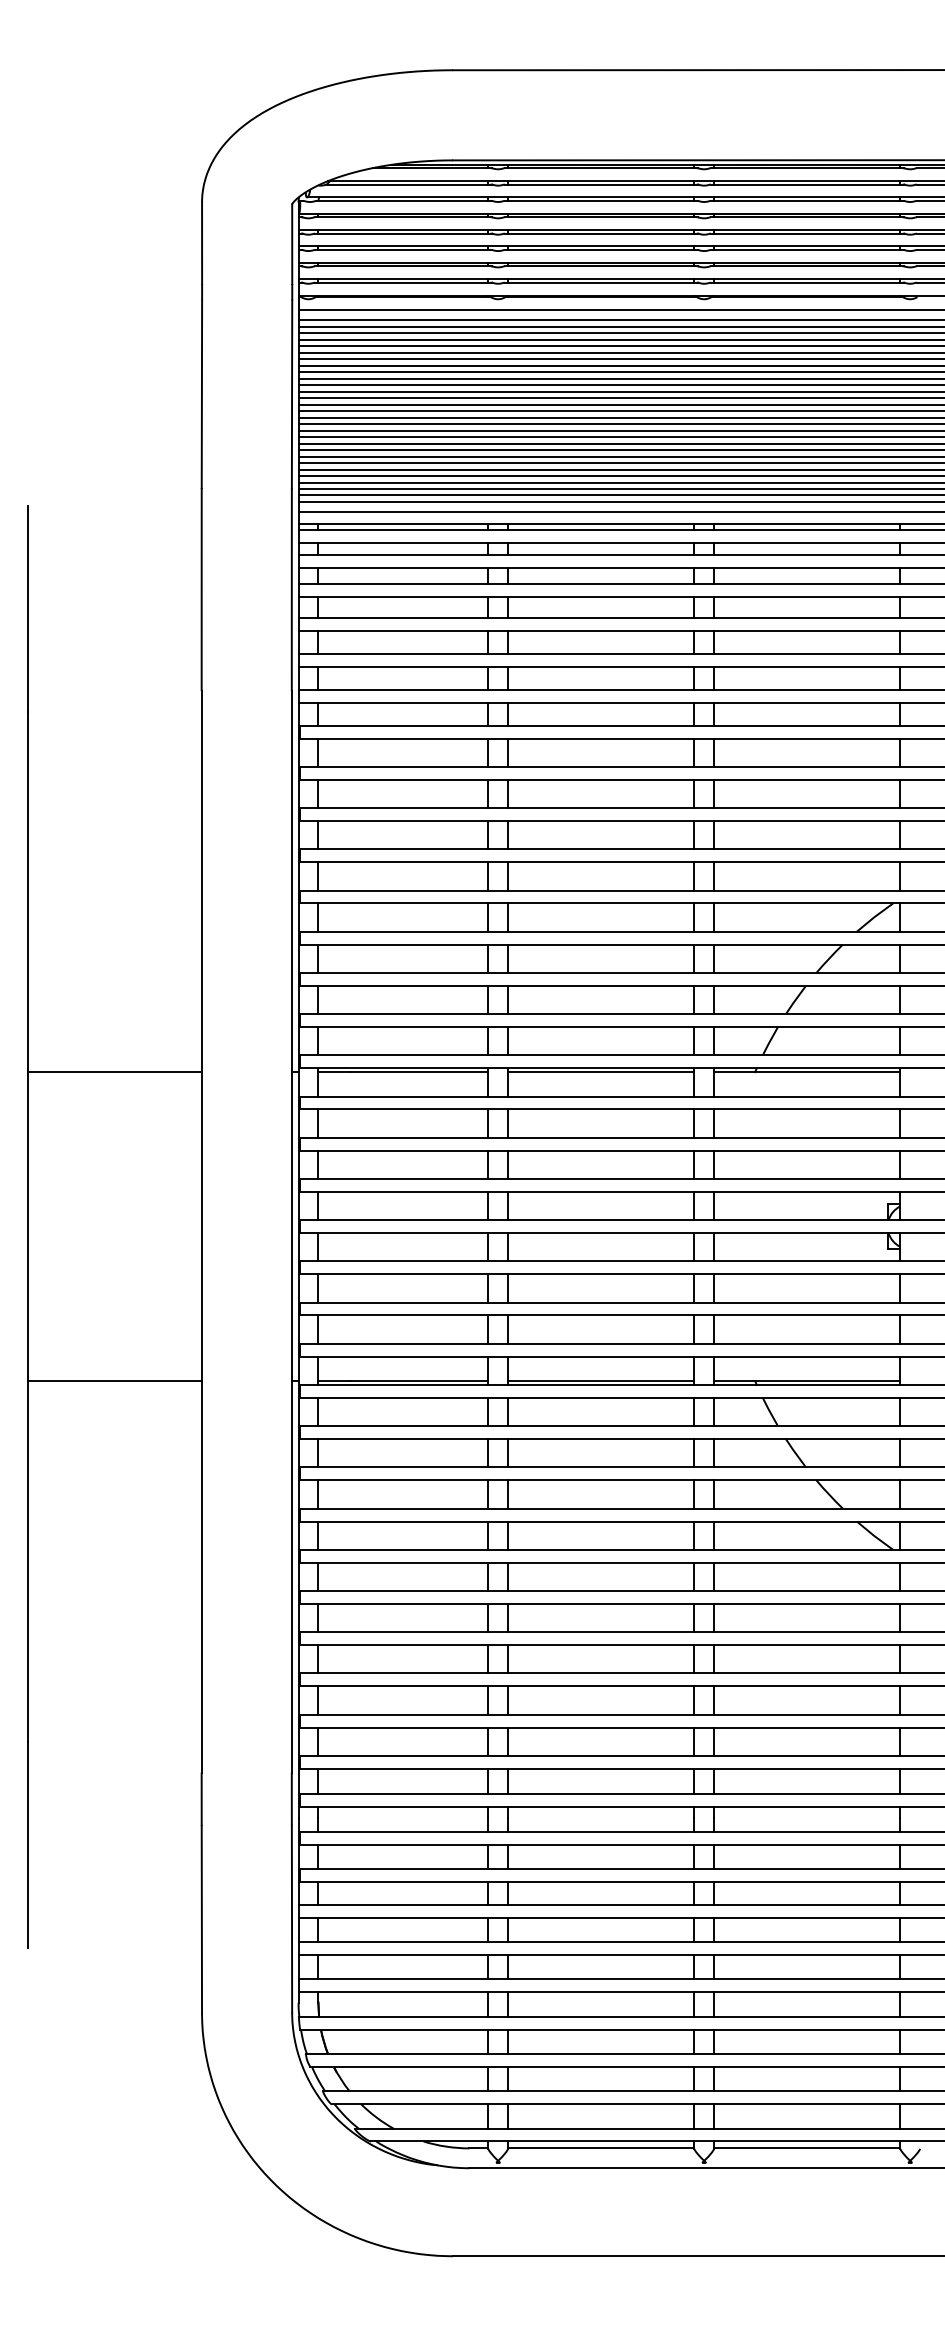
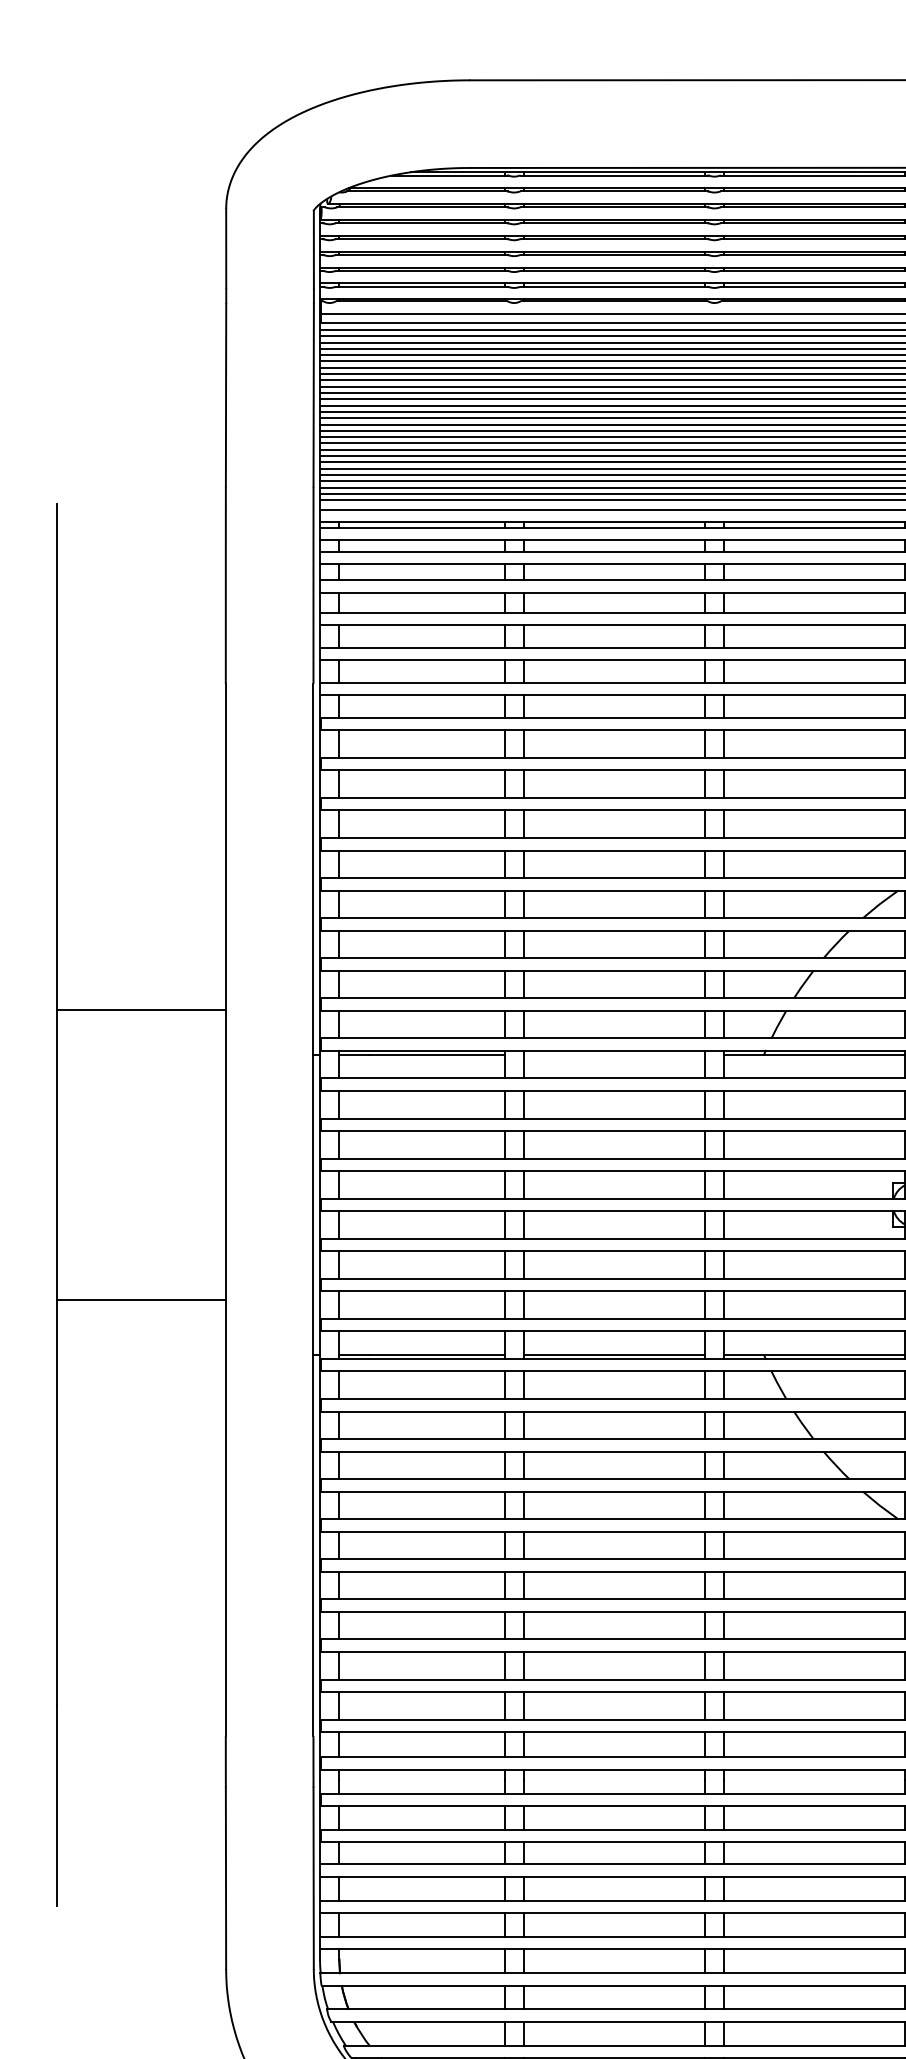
line: (114, 1072) -> (141, 1010), moved
line: (601, 1072) -> (614, 1055), removed
line: (114, 1381) -> (141, 1300), moved

